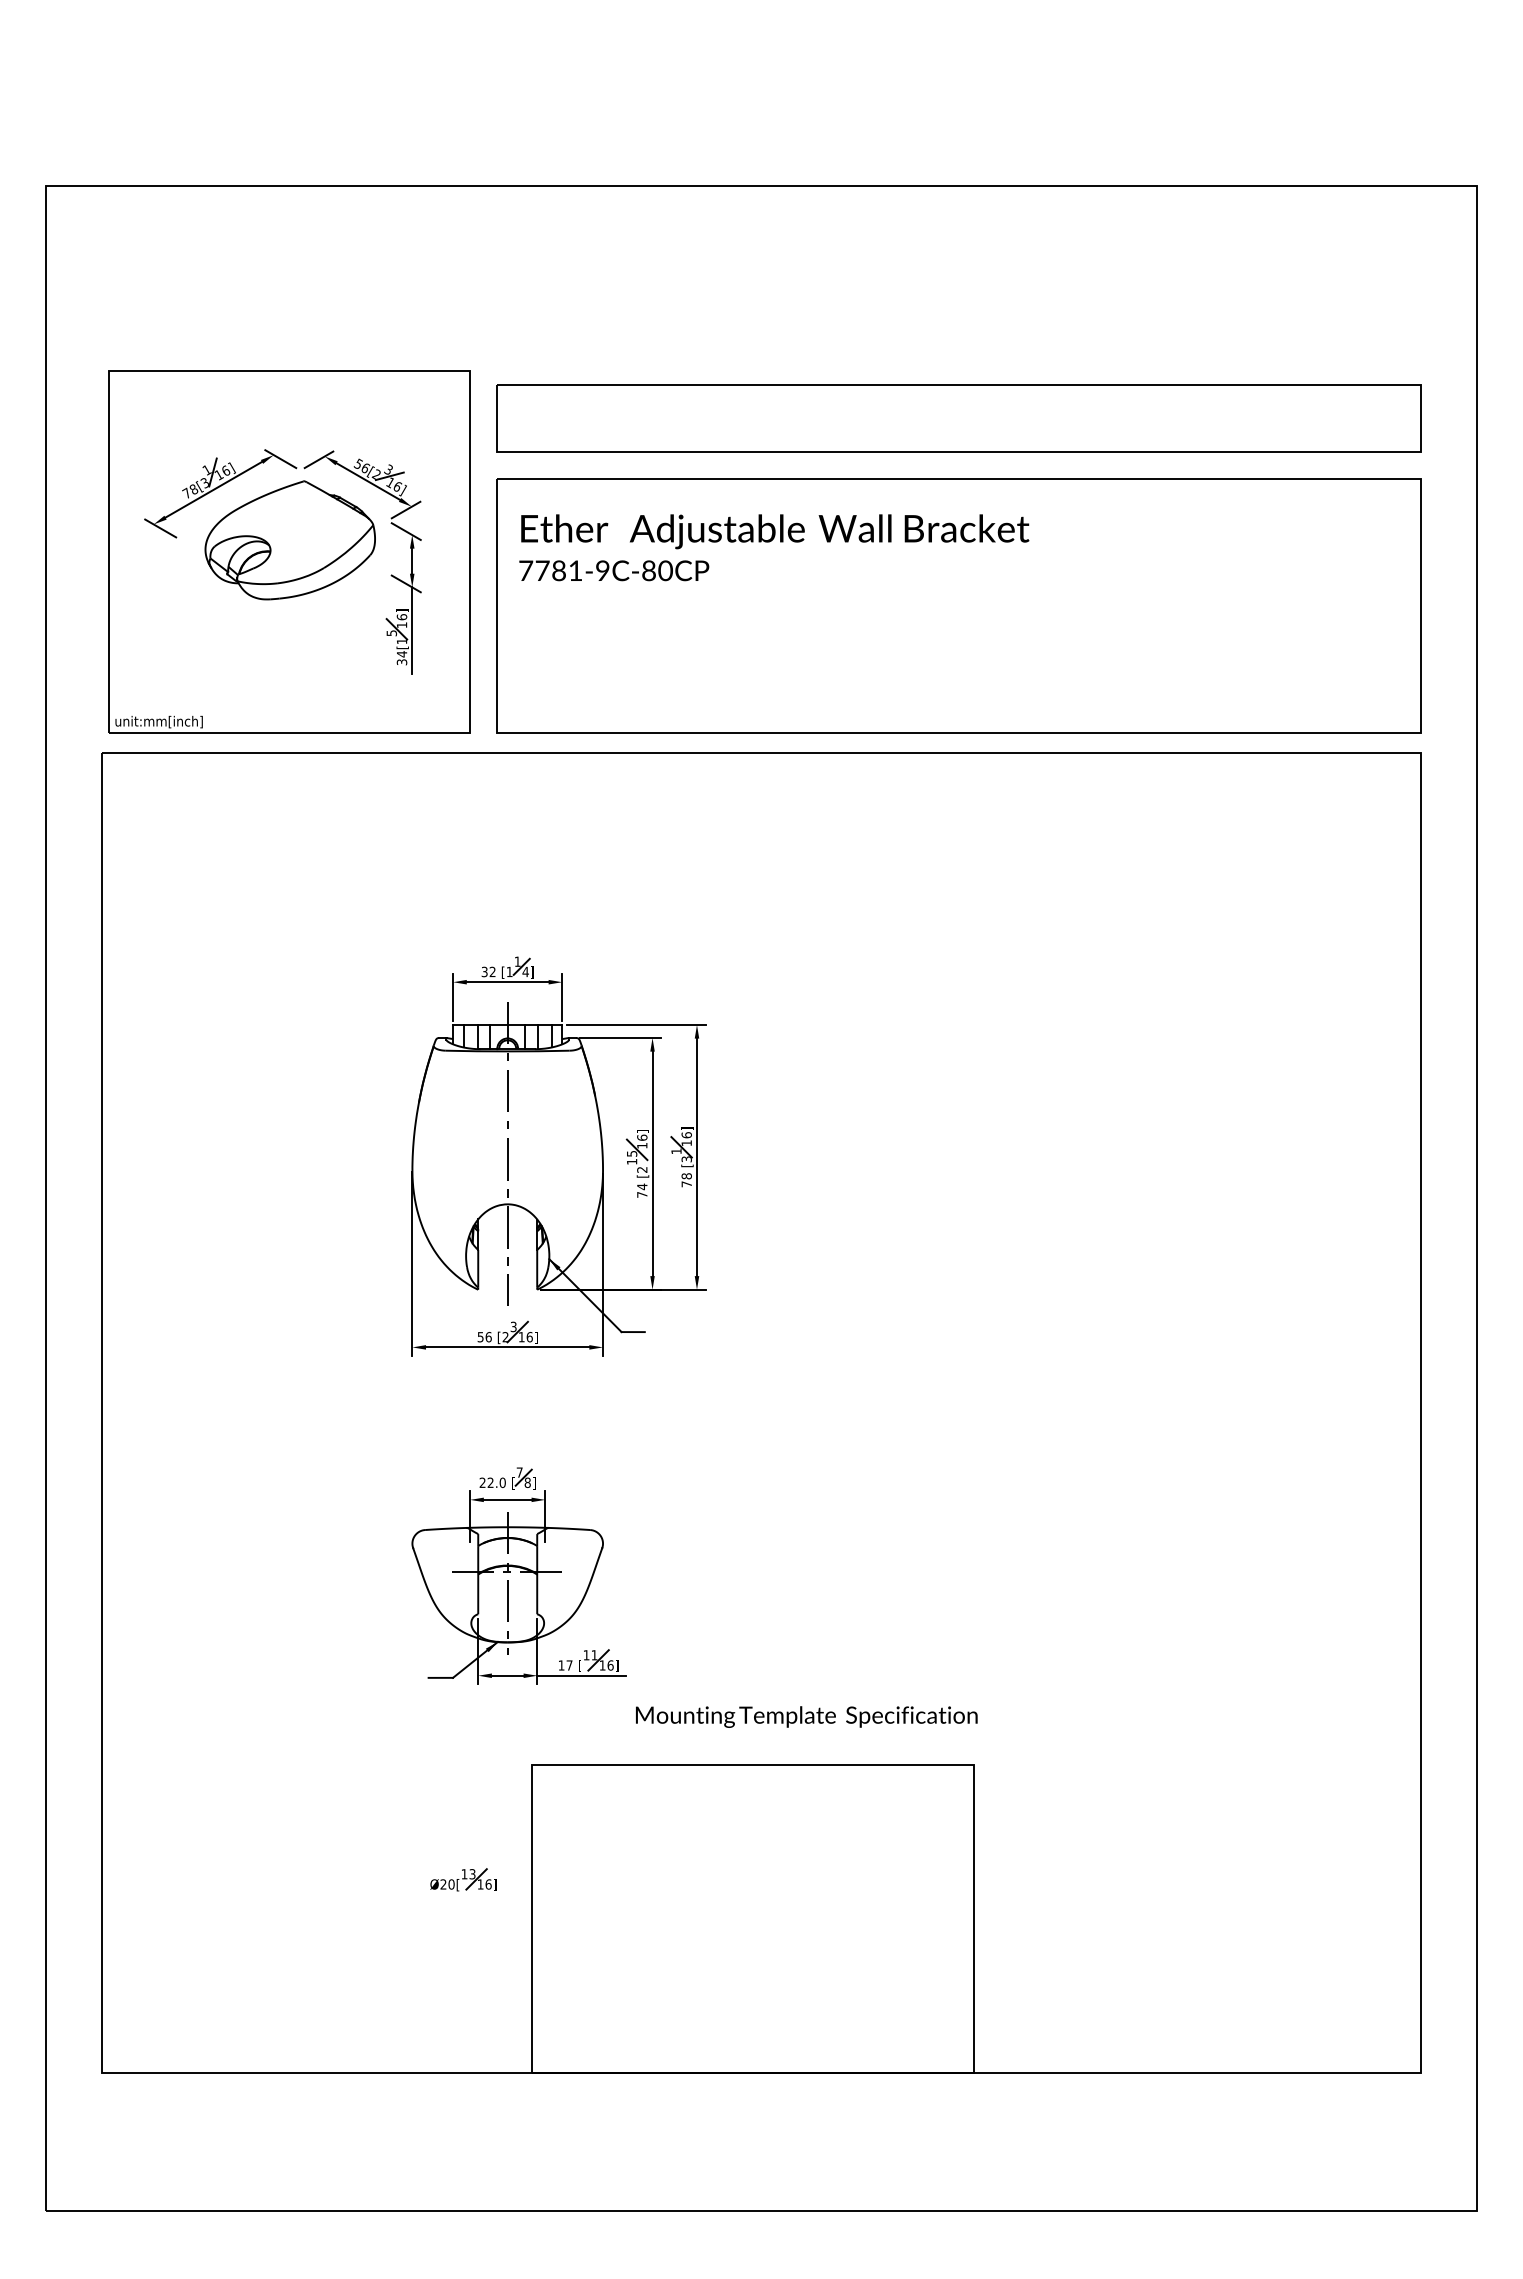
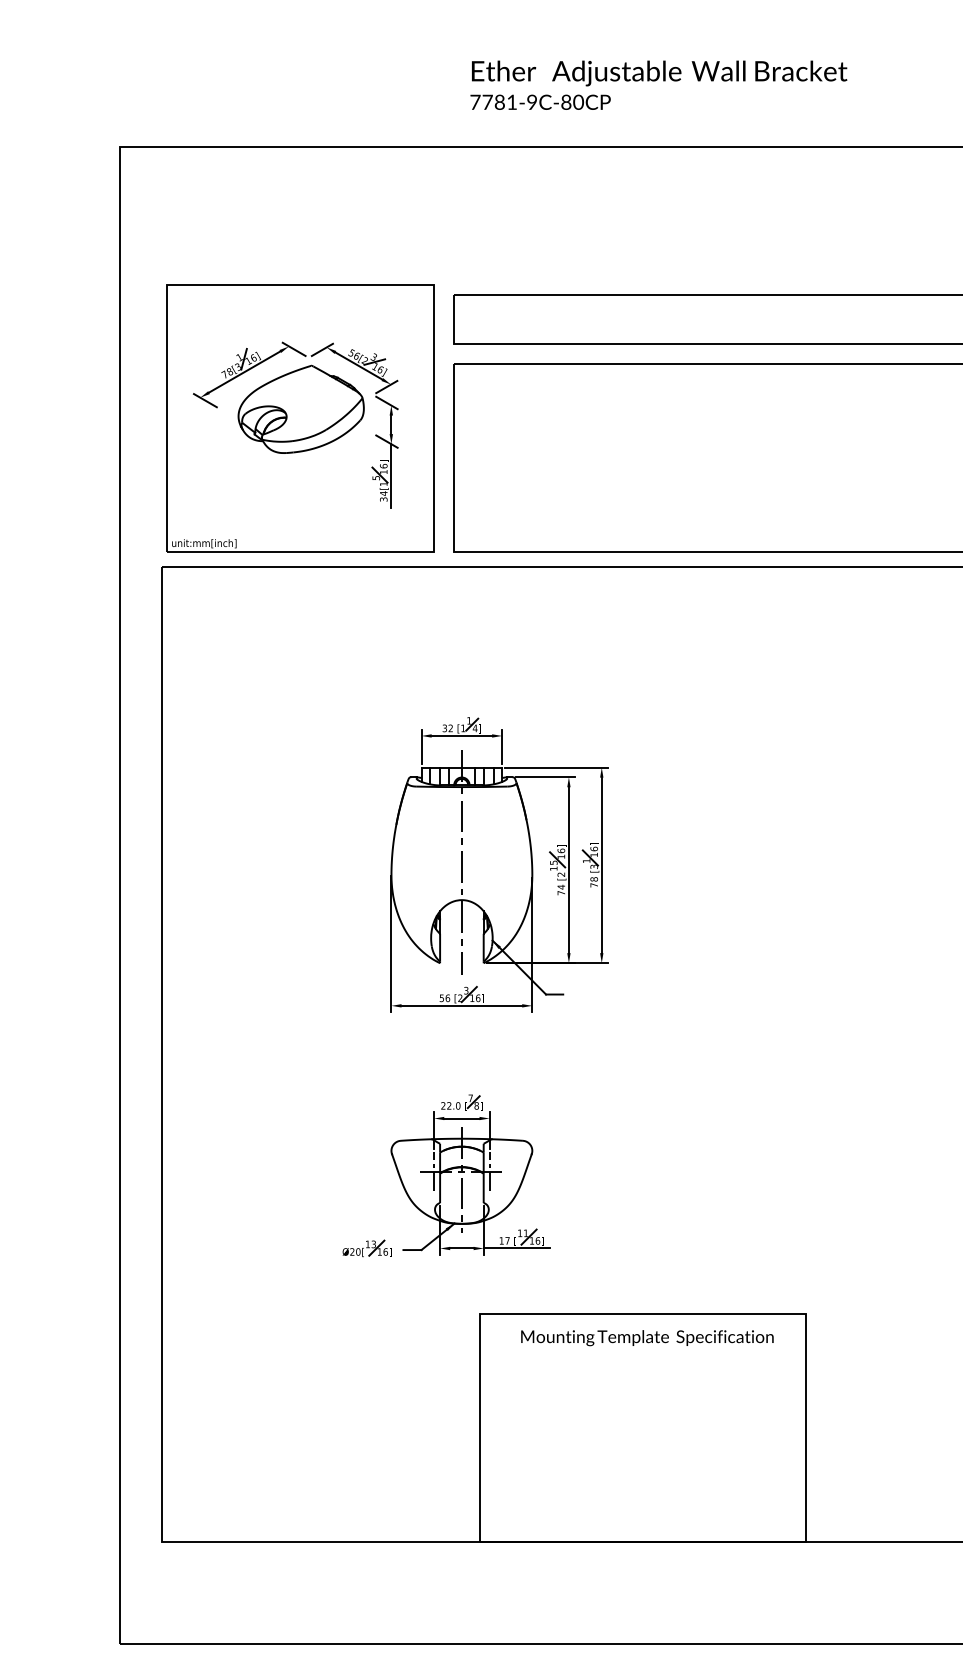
text: (774, 547) -> (659, 85), moved
line: (470, 1571) -> (434, 1171), added
line: (545, 1571) -> (489, 1171), added
text: (806, 1716) -> (647, 1337), moved
part: (463, 1879) -> (367, 1248), moved

